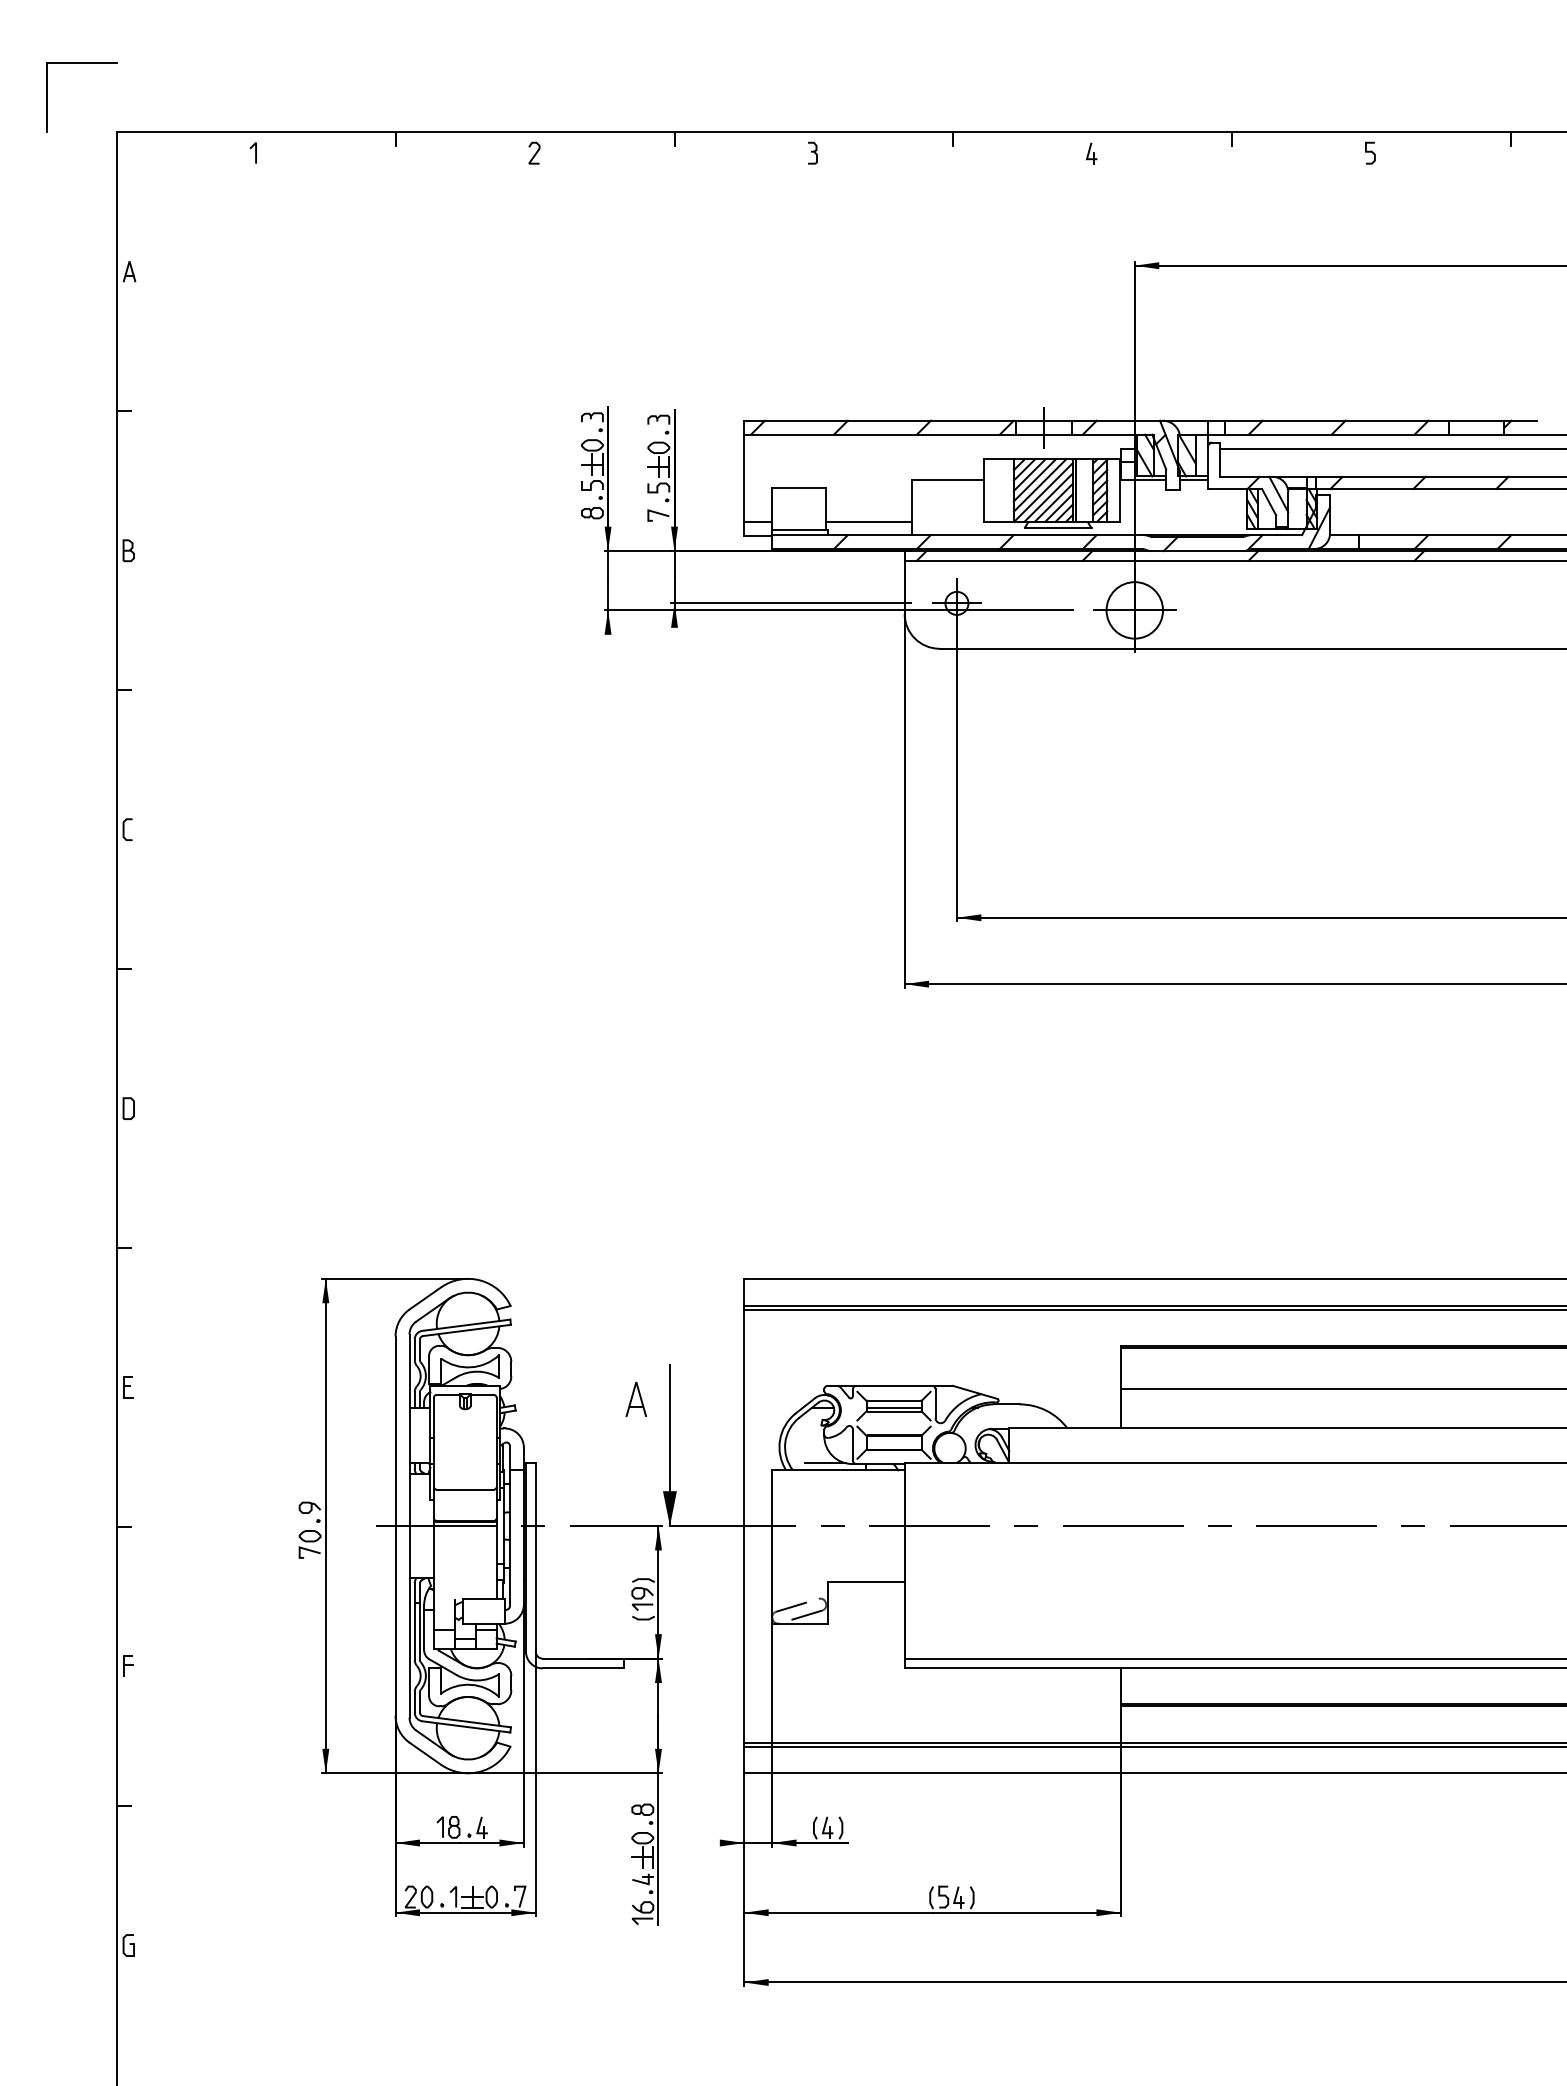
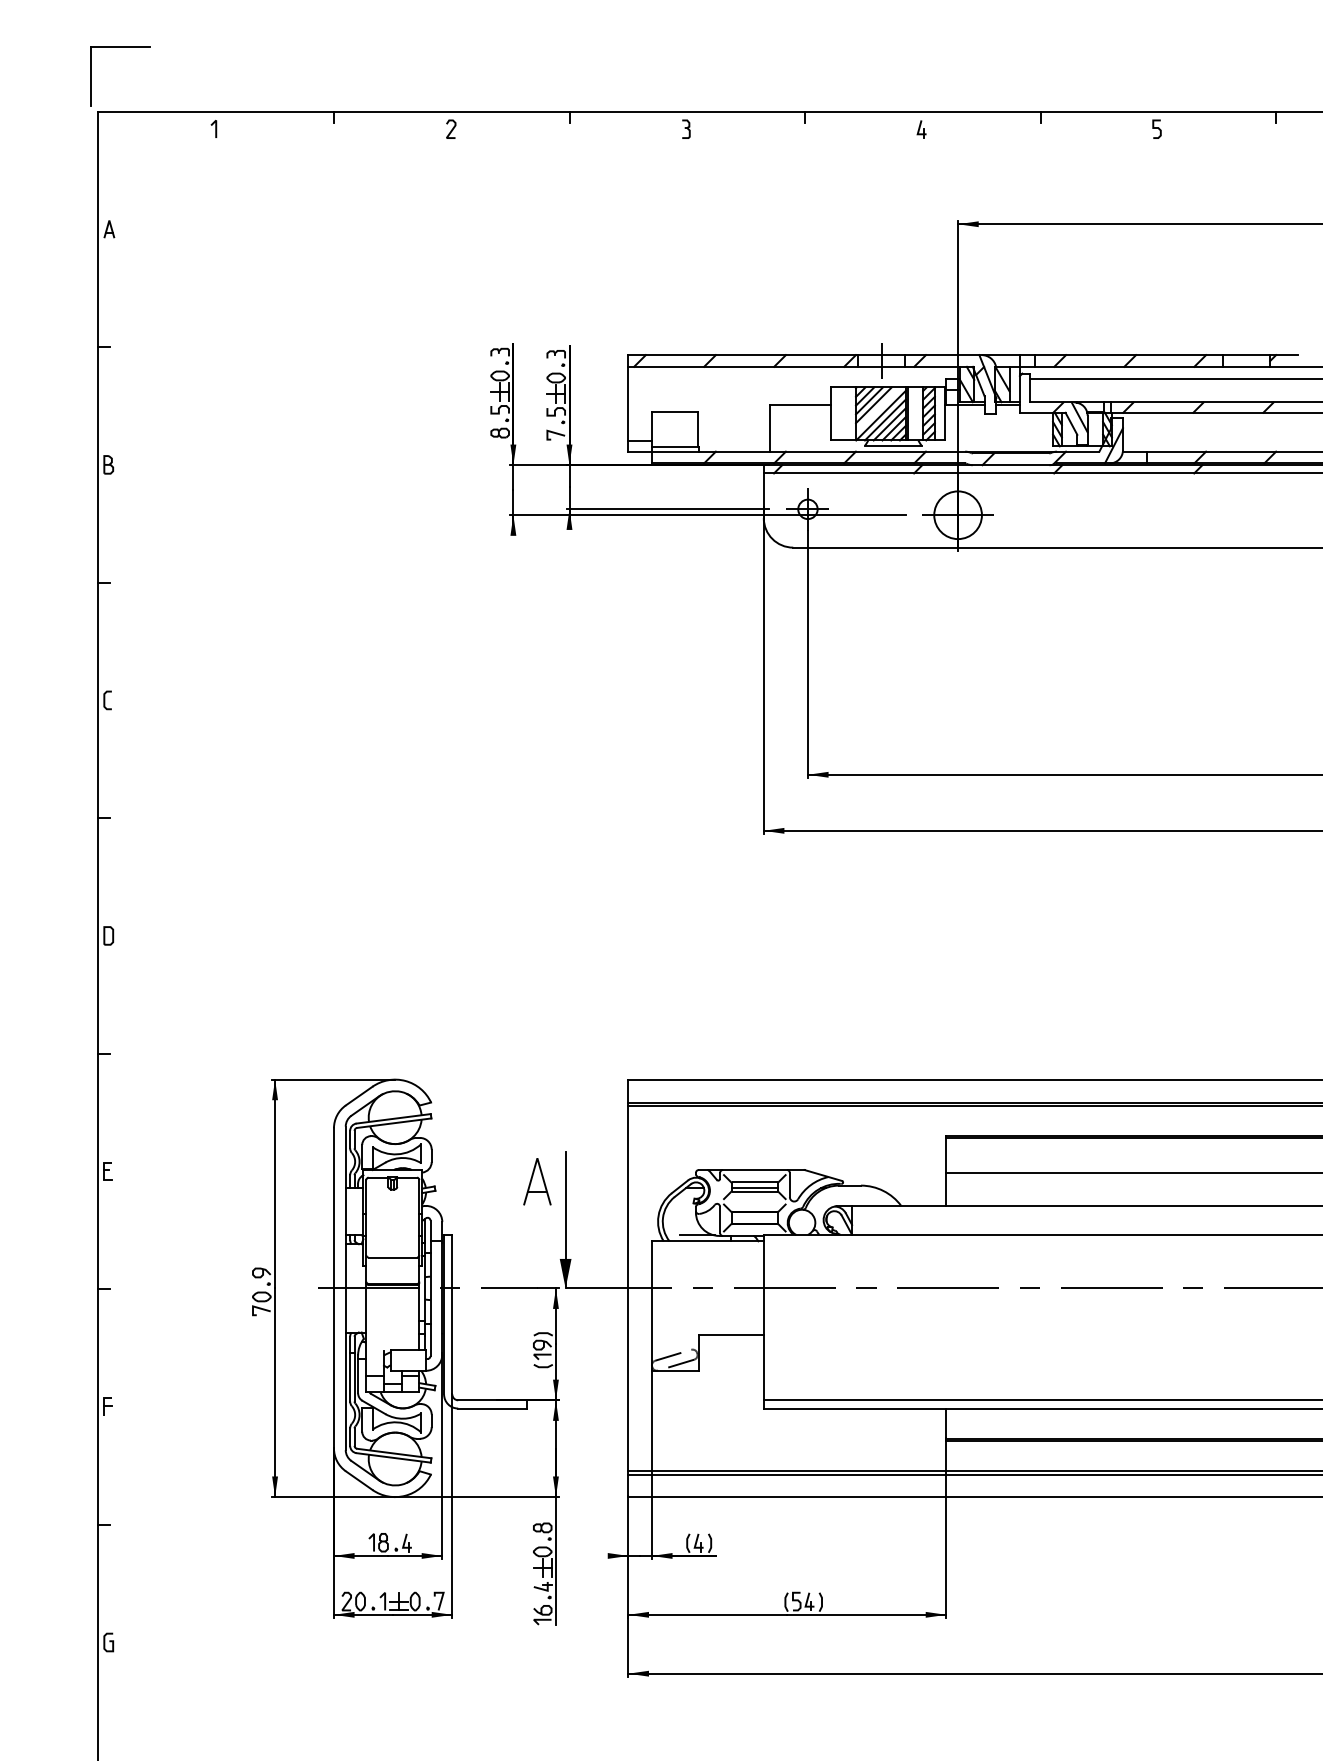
part: (81, 63) -> (120, 47), moved
line: (1039, 485) -> (877, 409), removed
line: (868, 522) -> (733, 441), removed
part: (635, 1398) -> (536, 1180), size x1.6

